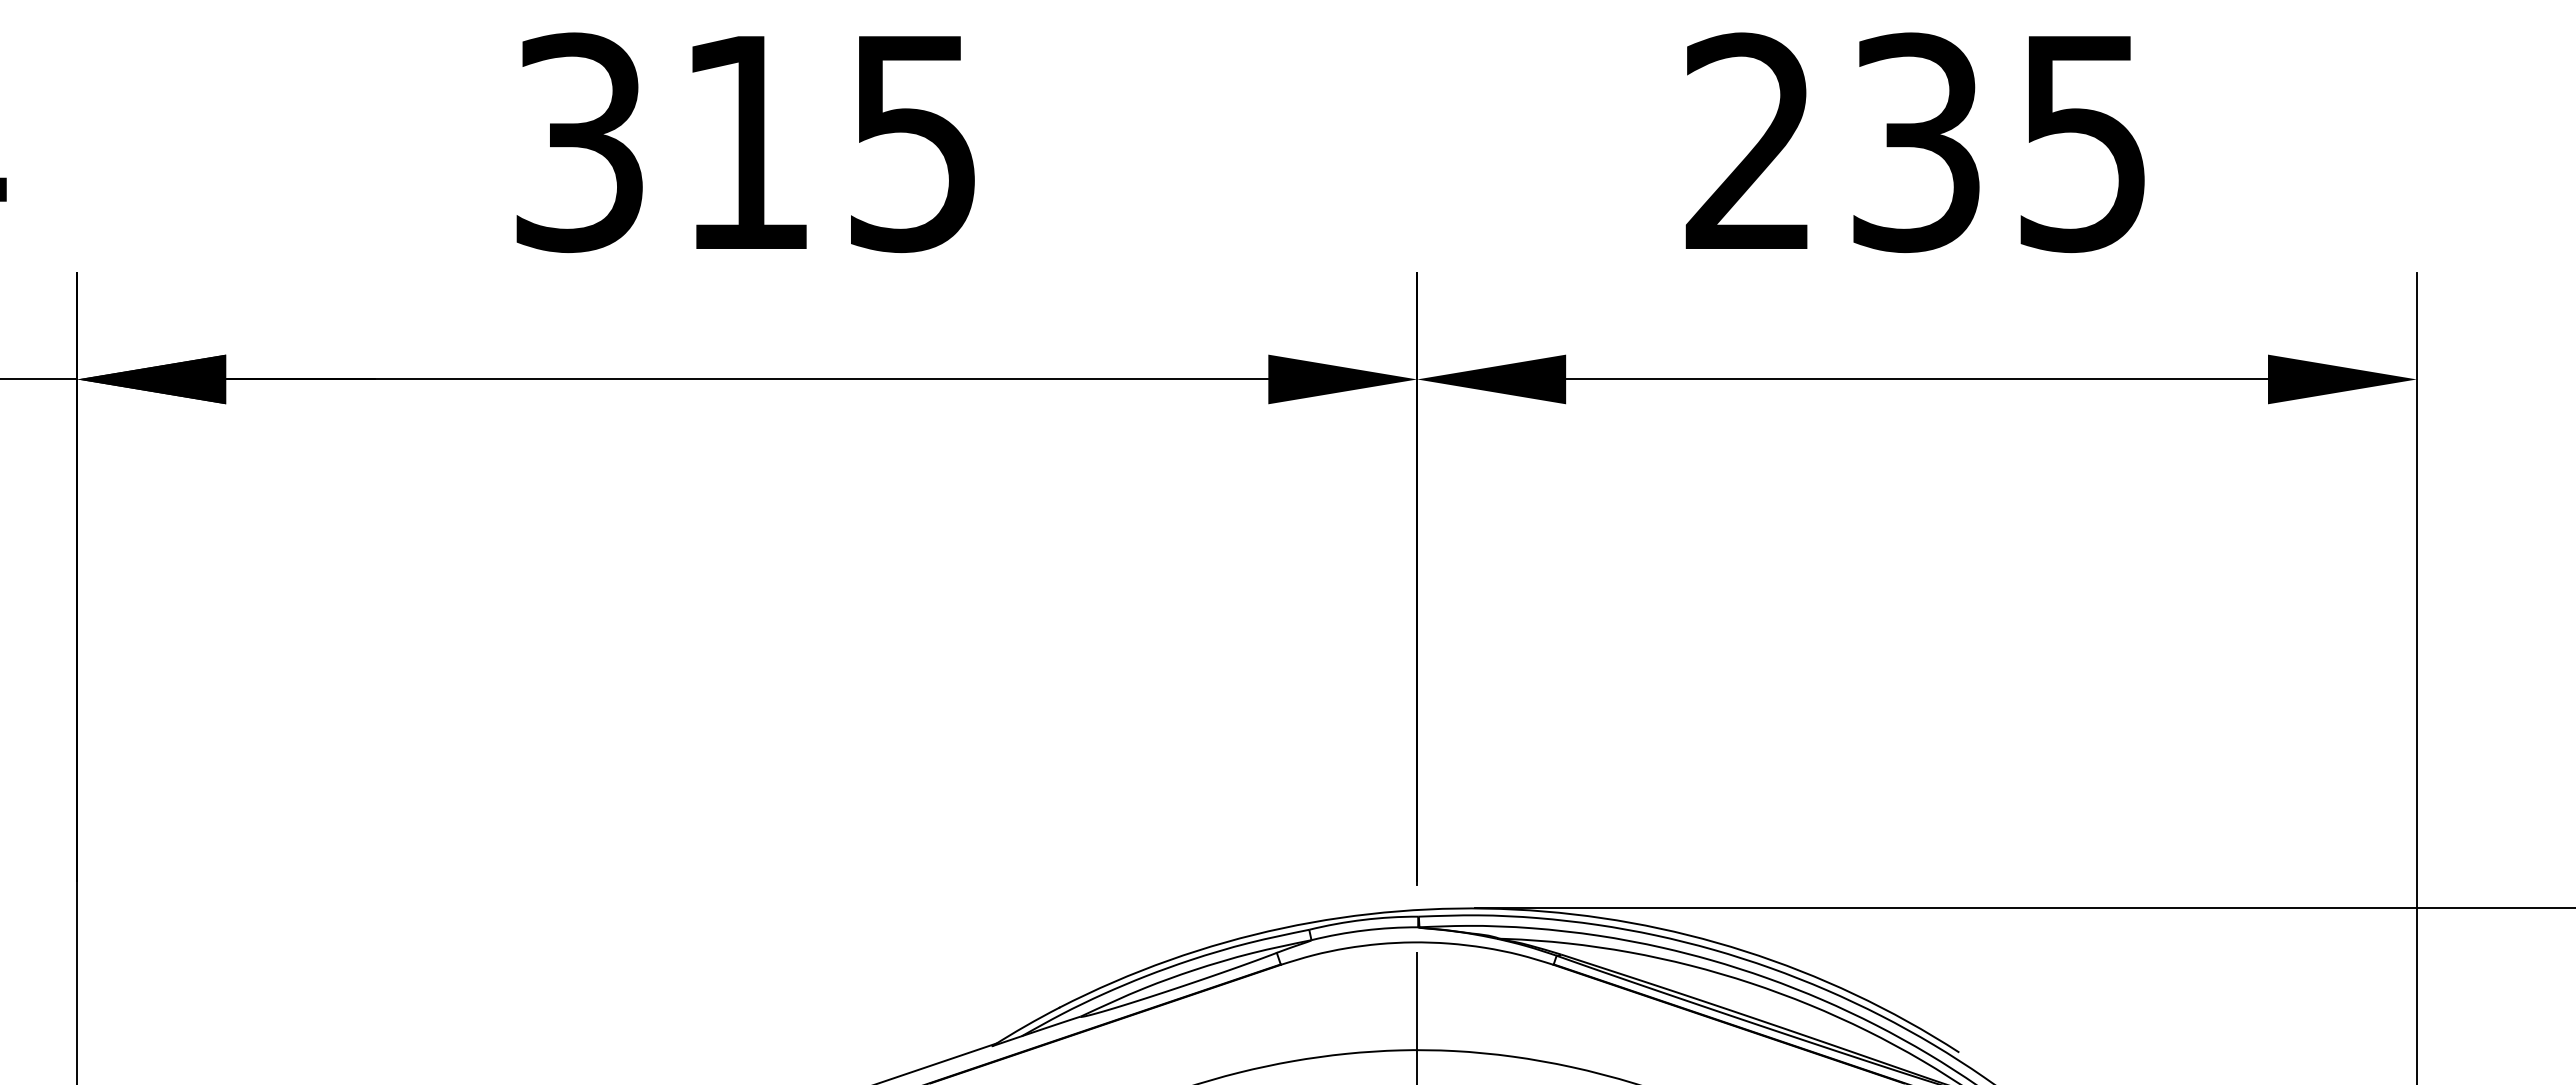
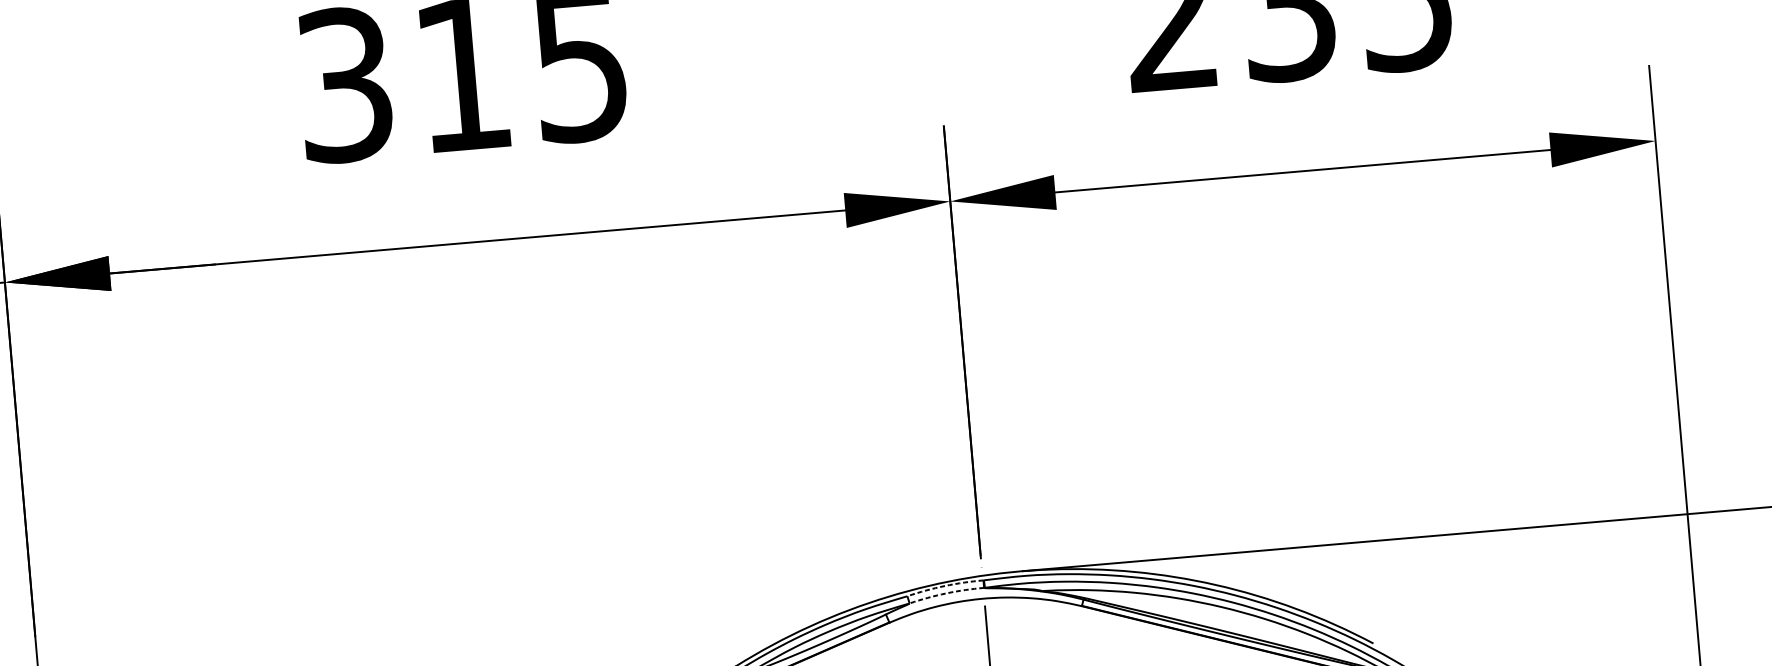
arc: (1363, 919) -> (945, 585), solid -> dashed
arc: (1364, 930) -> (946, 593), solid -> dashed

